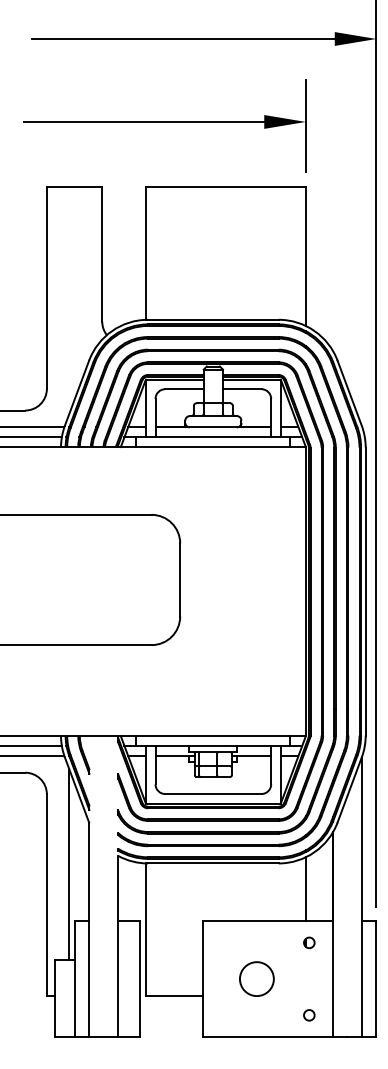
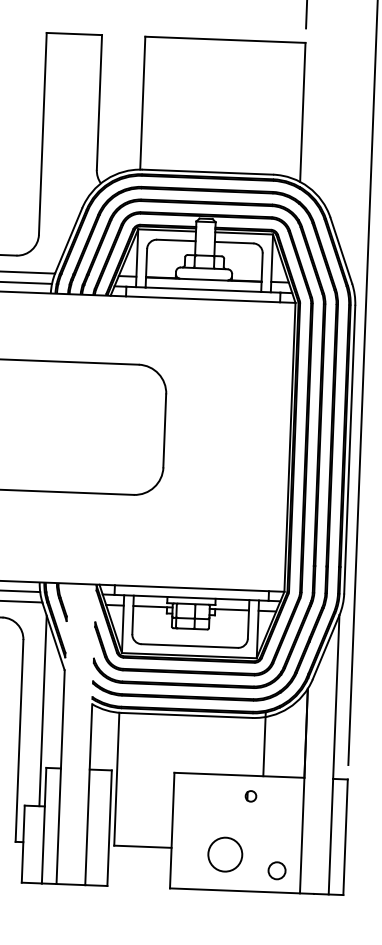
line: (305, 889) -> (264, 744), moved
part: (309, 942) -> (251, 795), moved
circle: (256, 978) -> (224, 854), moved
circle: (309, 1015) -> (277, 871), size x1.6

